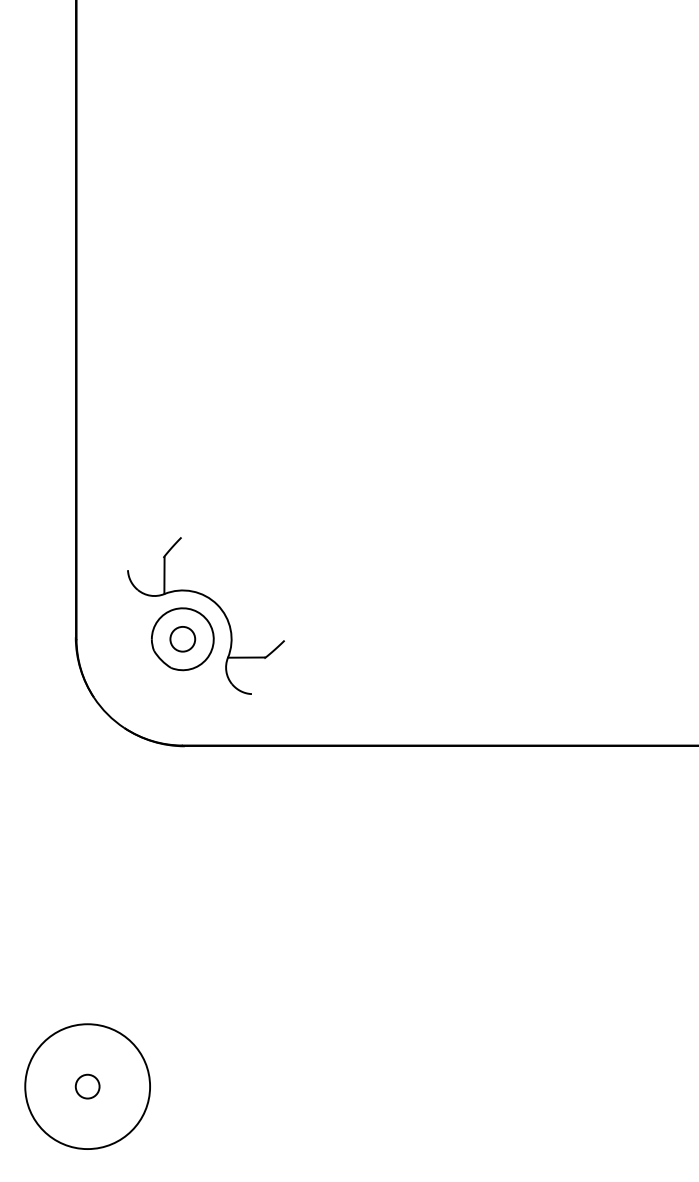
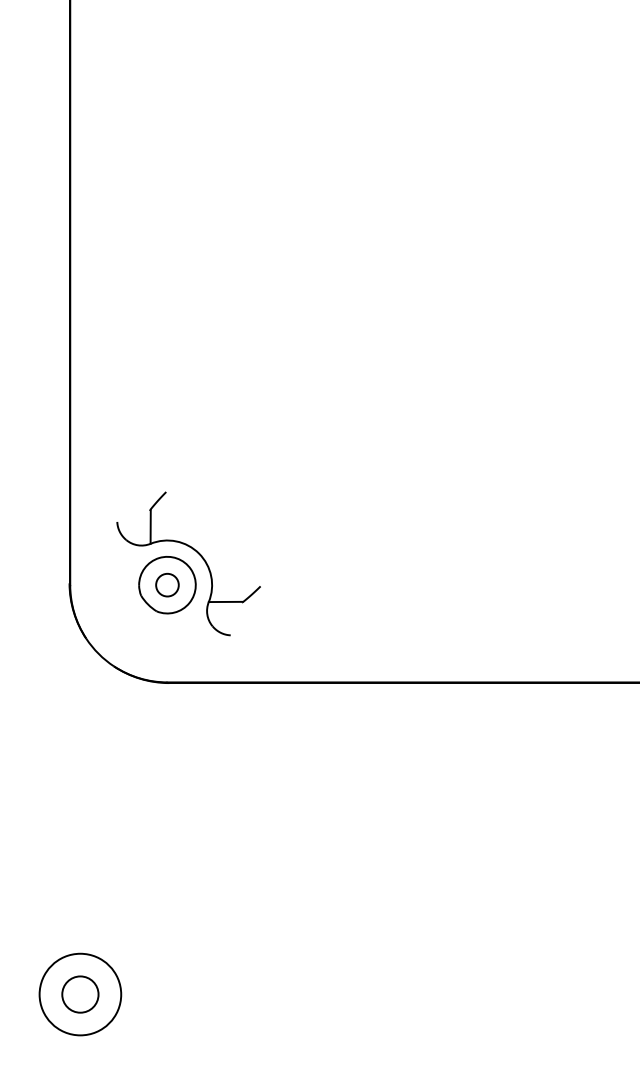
circle: (87, 1086) -> (80, 994), size x0.71
circle: (87, 1086) -> (80, 994), size x1.67

